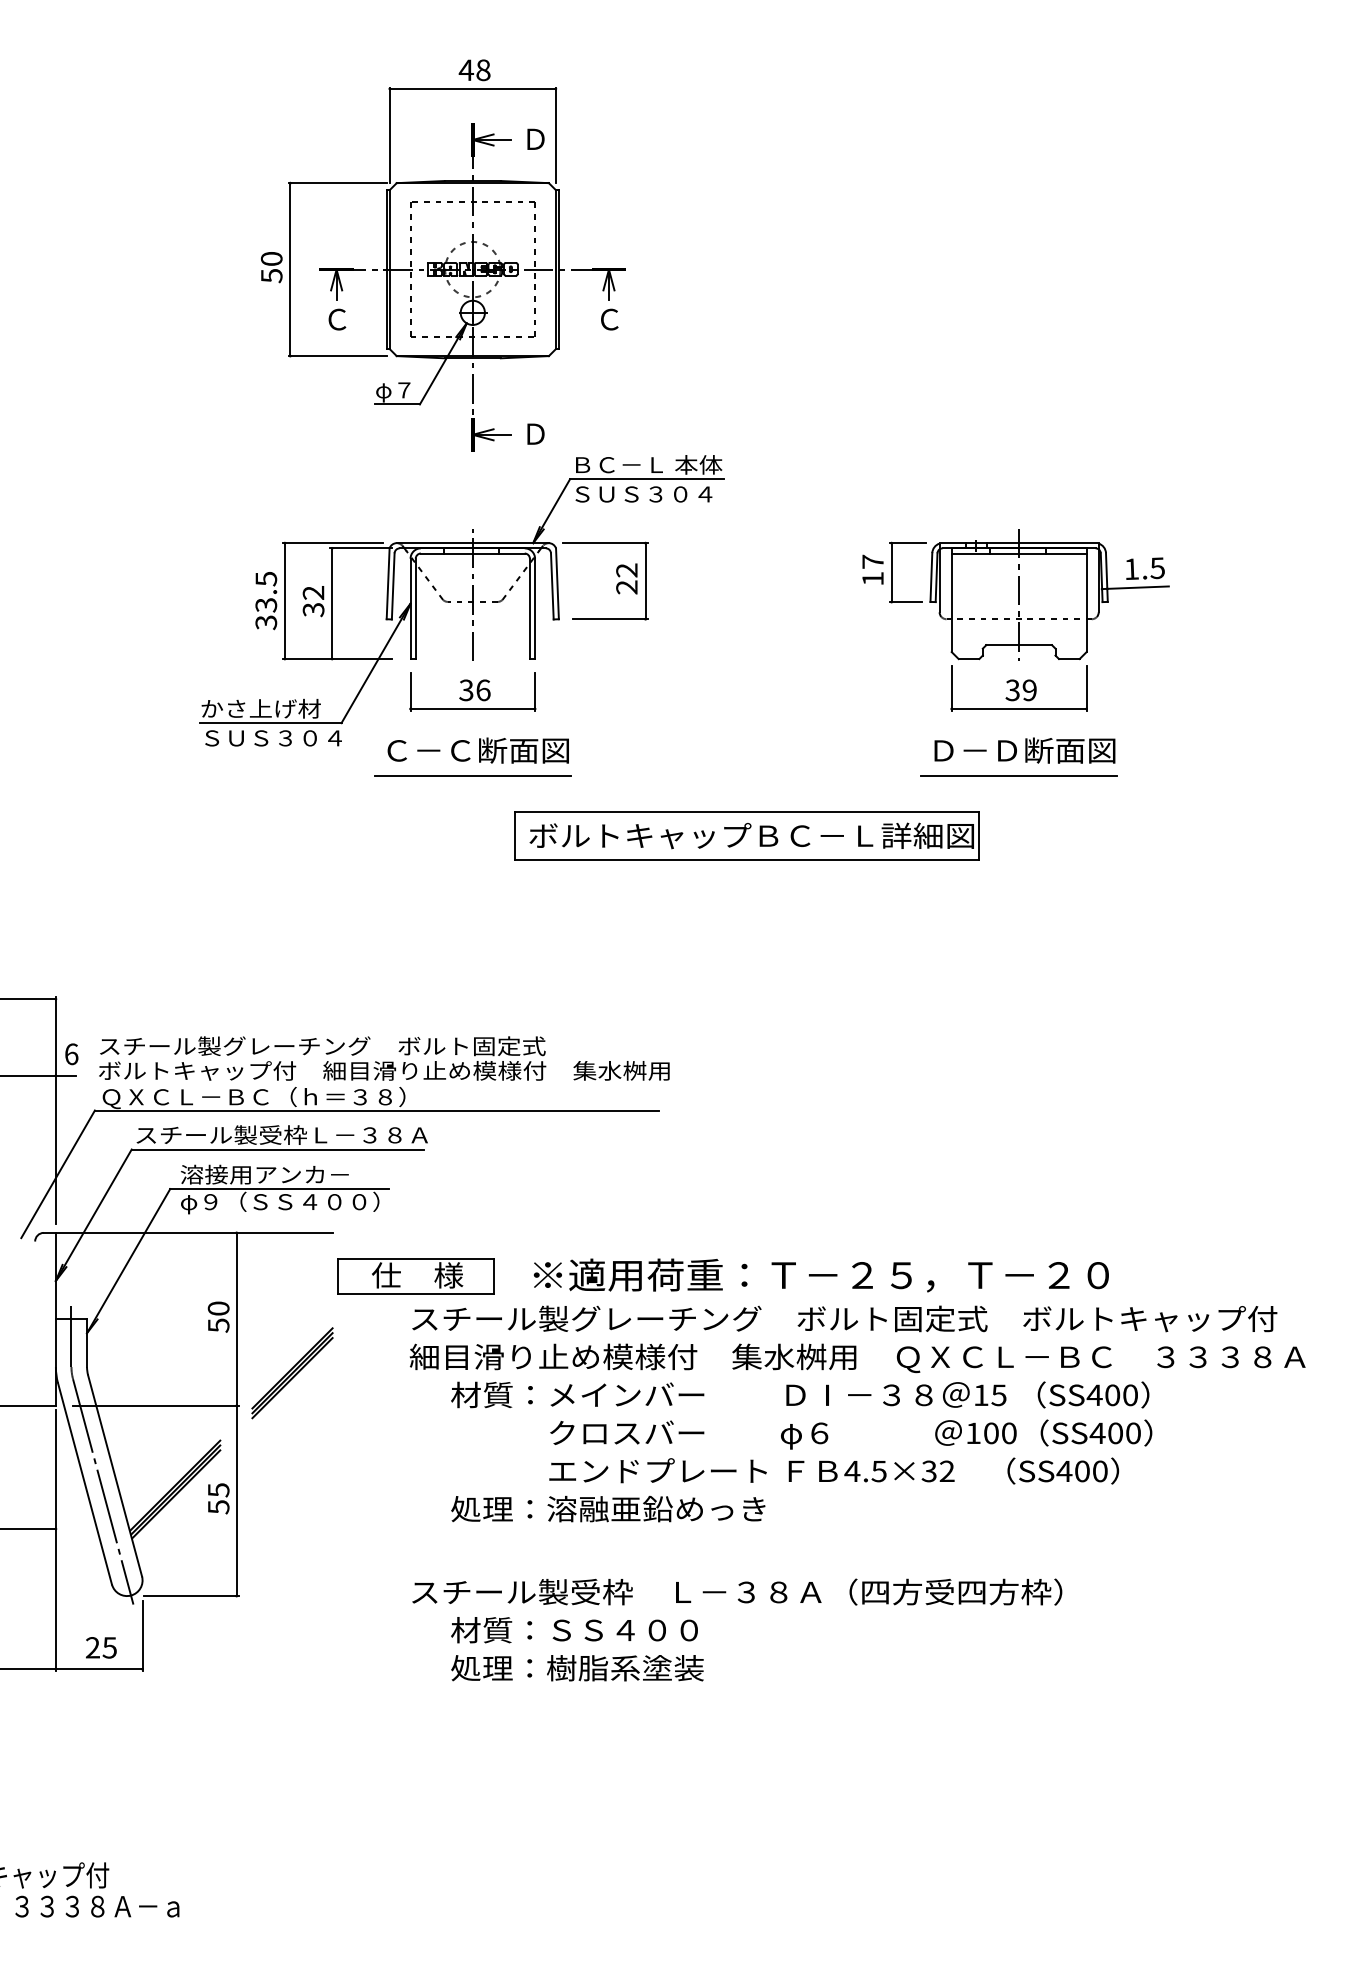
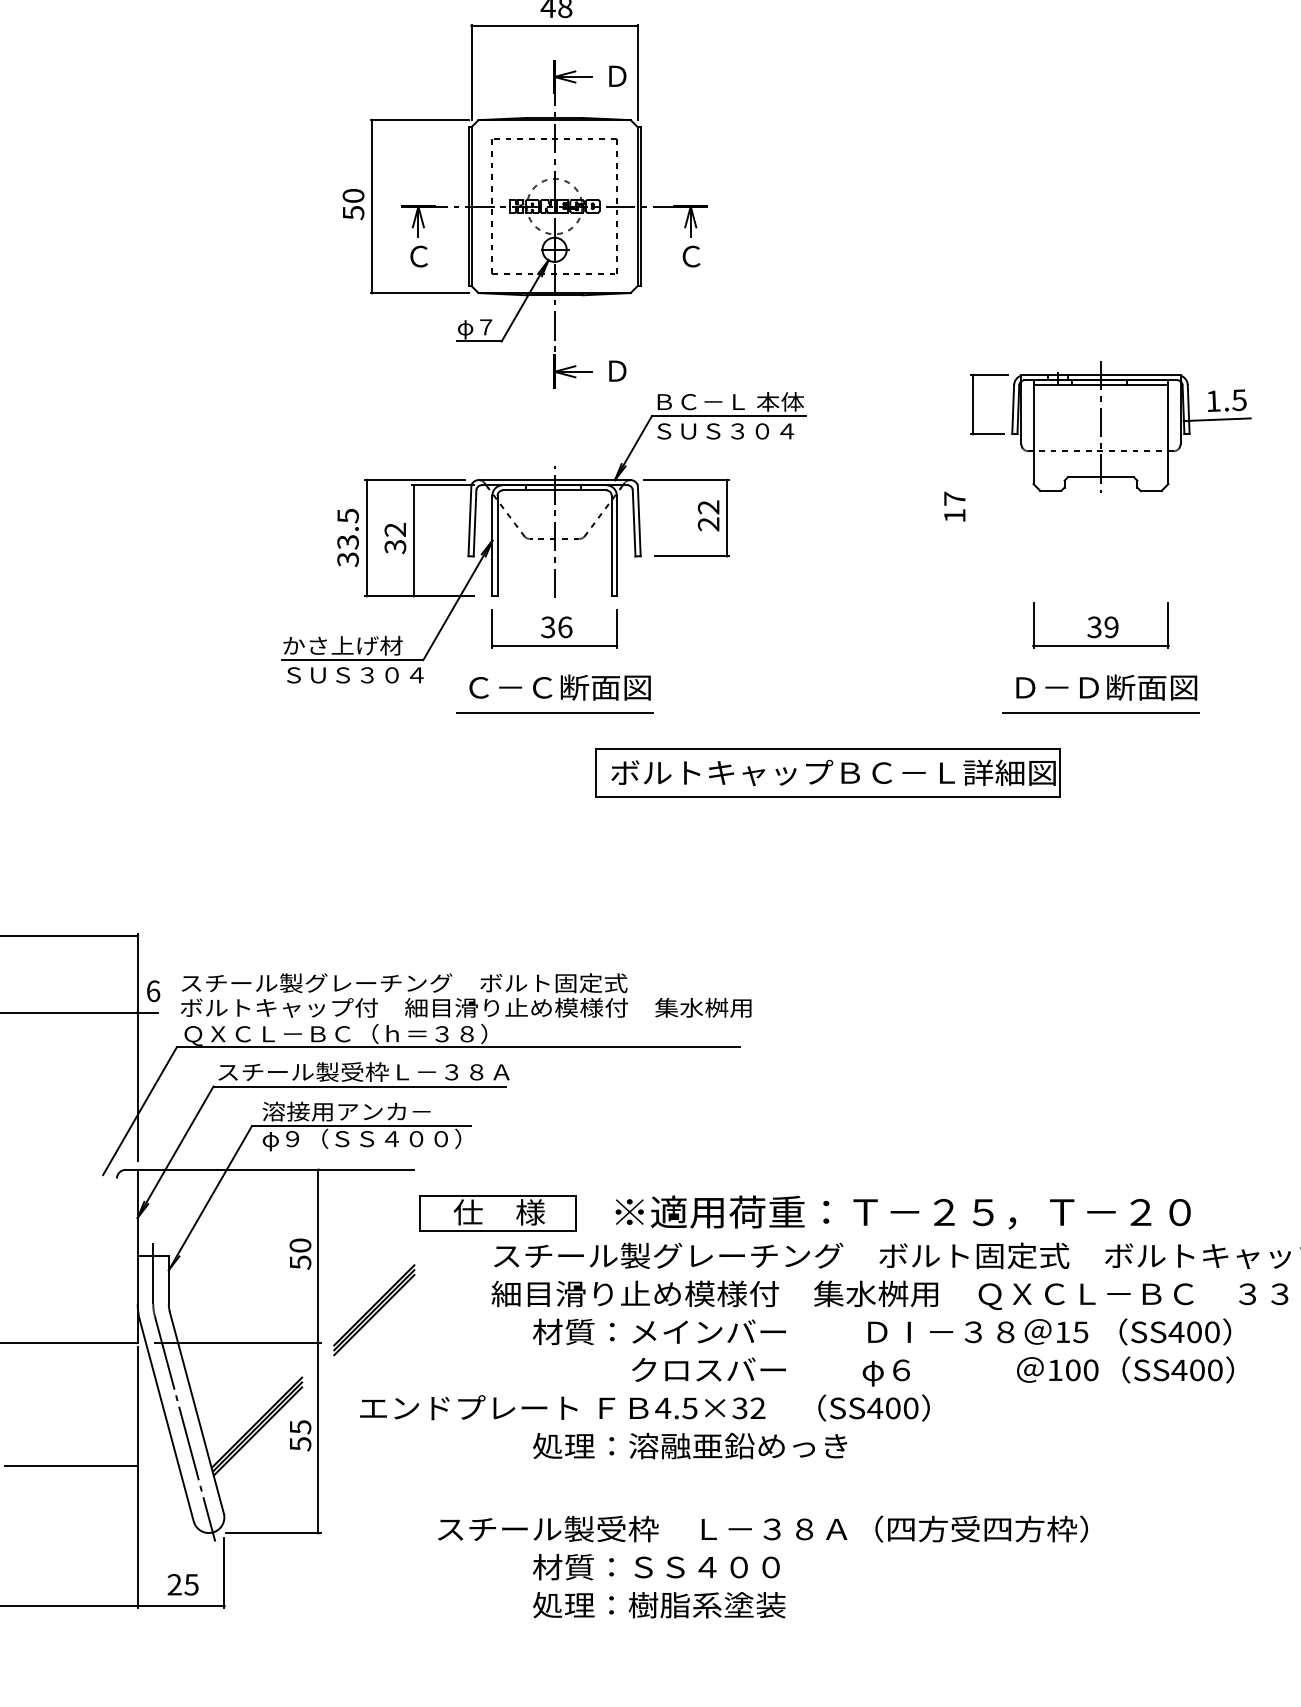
part: (1029, 594) -> (1111, 426), moved
text: (834, 1470) -> (645, 1407), moved
text: (737, 1591) -> (763, 1528), moved

